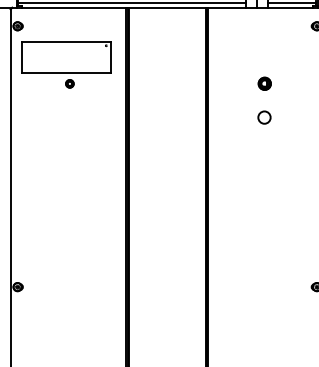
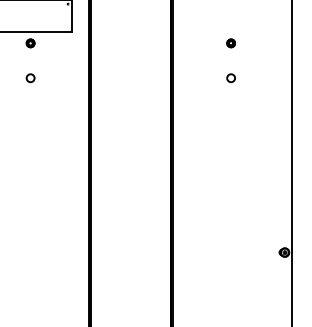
part: (264, 83) -> (230, 42), size x0.62
circle: (69, 117) -> (30, 77), added
circle: (264, 117) -> (230, 77), size x0.62

